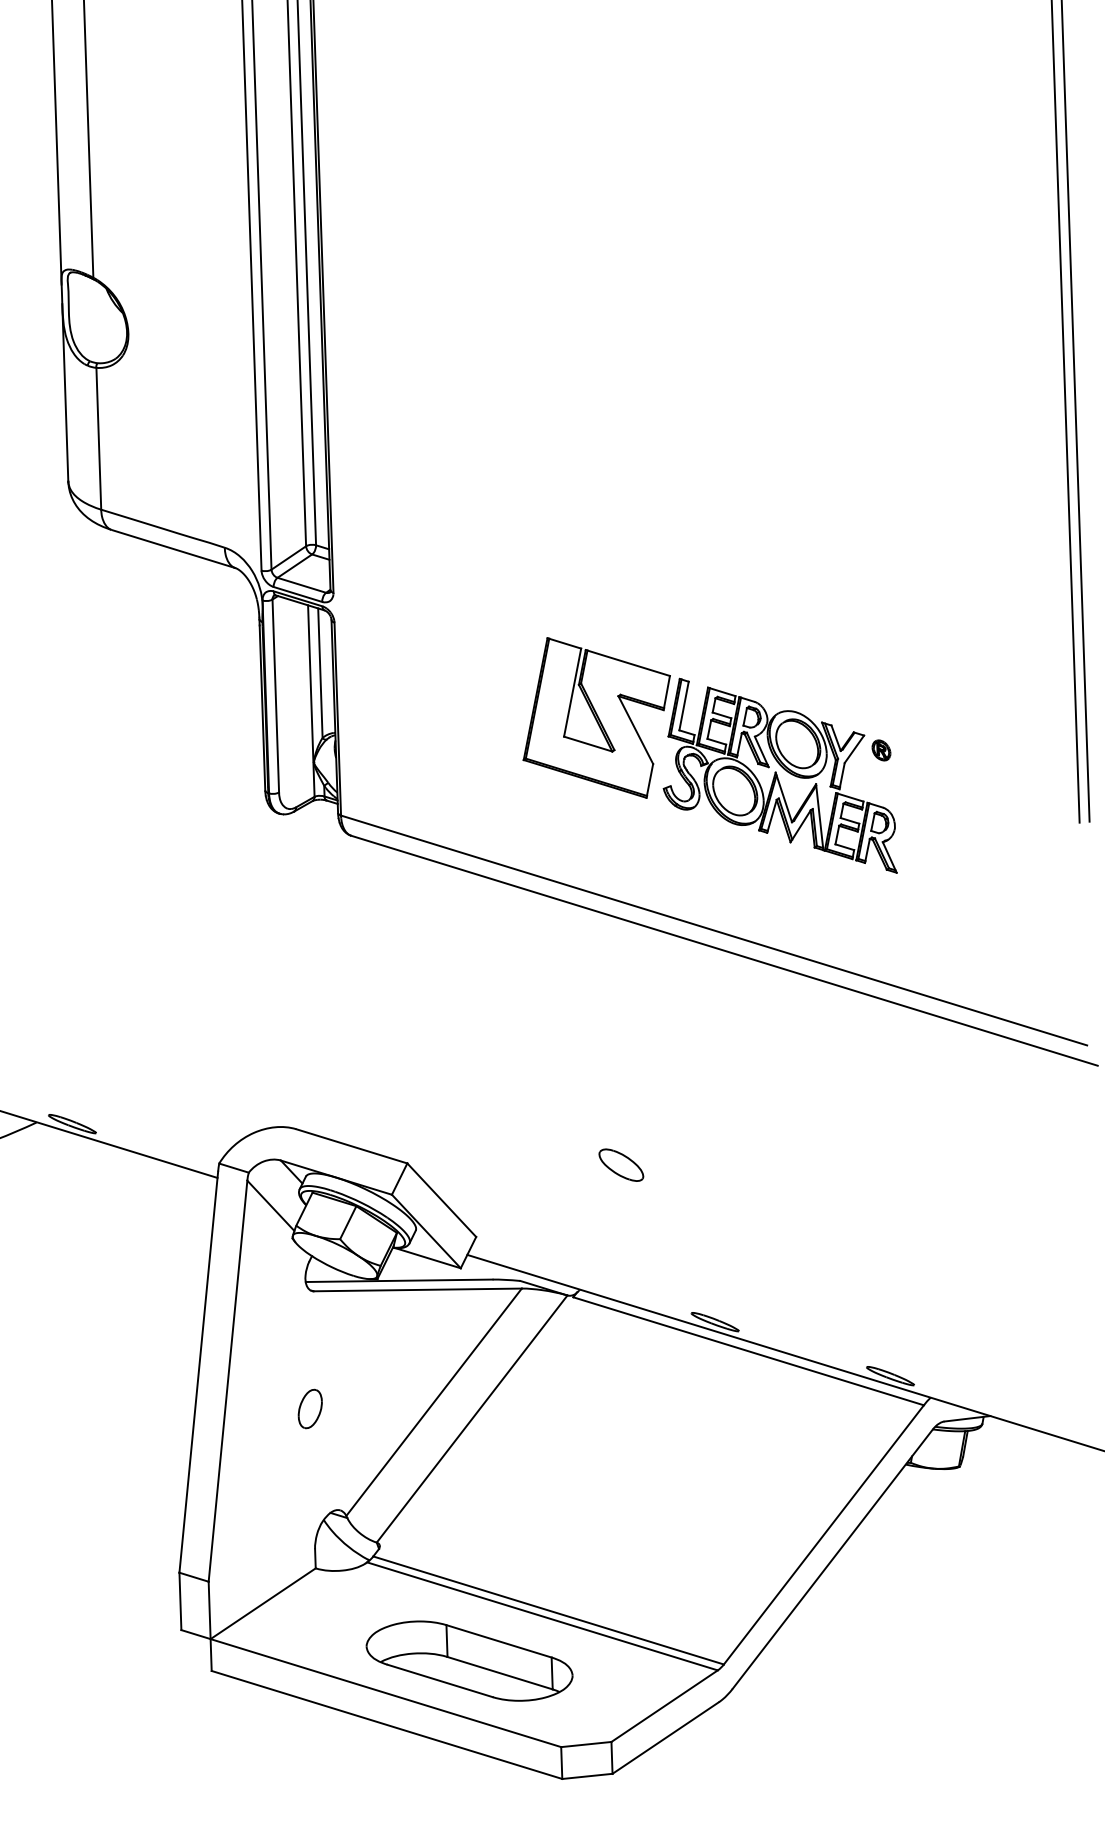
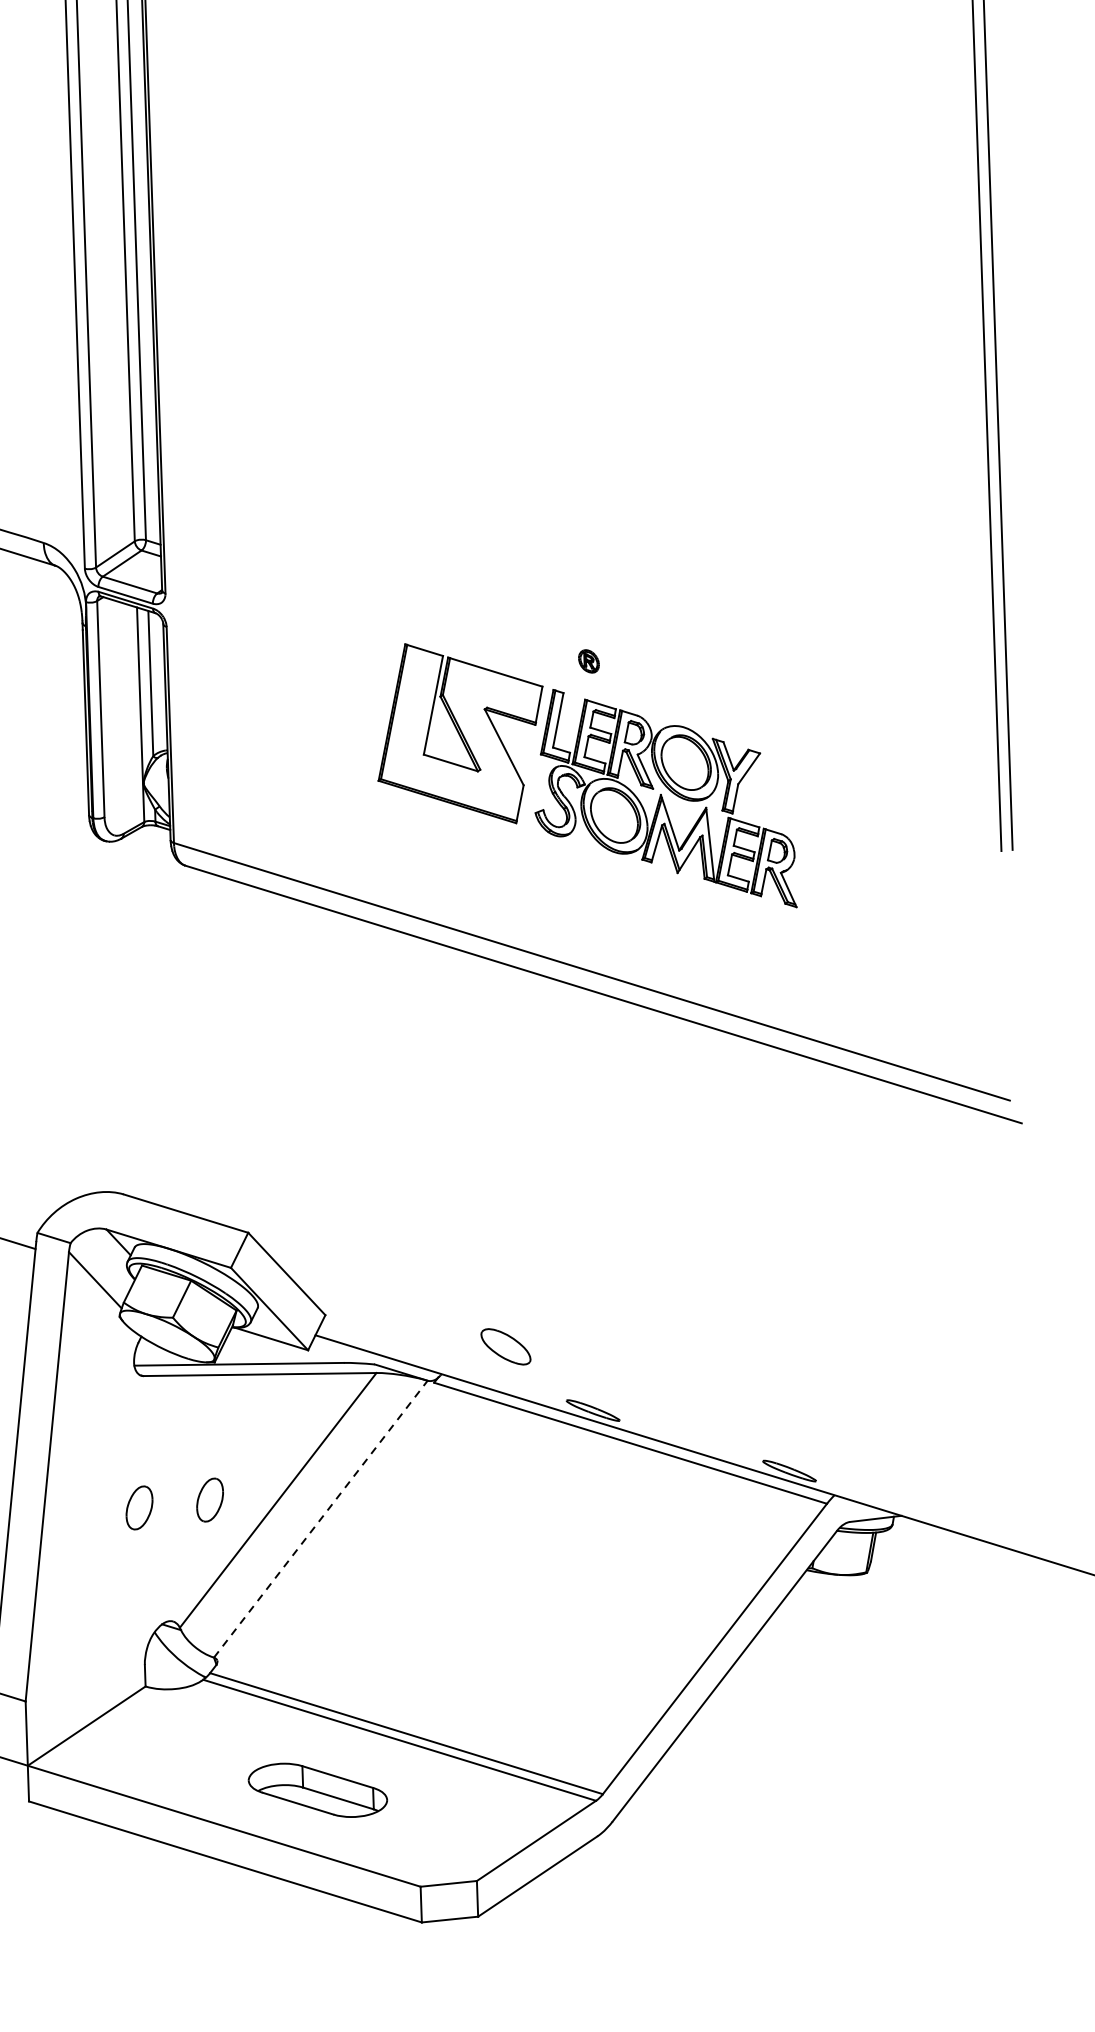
part: (881, 750) -> (589, 661), moved
part: (621, 1164) -> (506, 1346), moved
part: (372, 1401) -> (209, 1499), added
line: (472, 1418) -> (321, 1518), solid -> dashed
part: (469, 1660) -> (317, 1789), size x0.6

